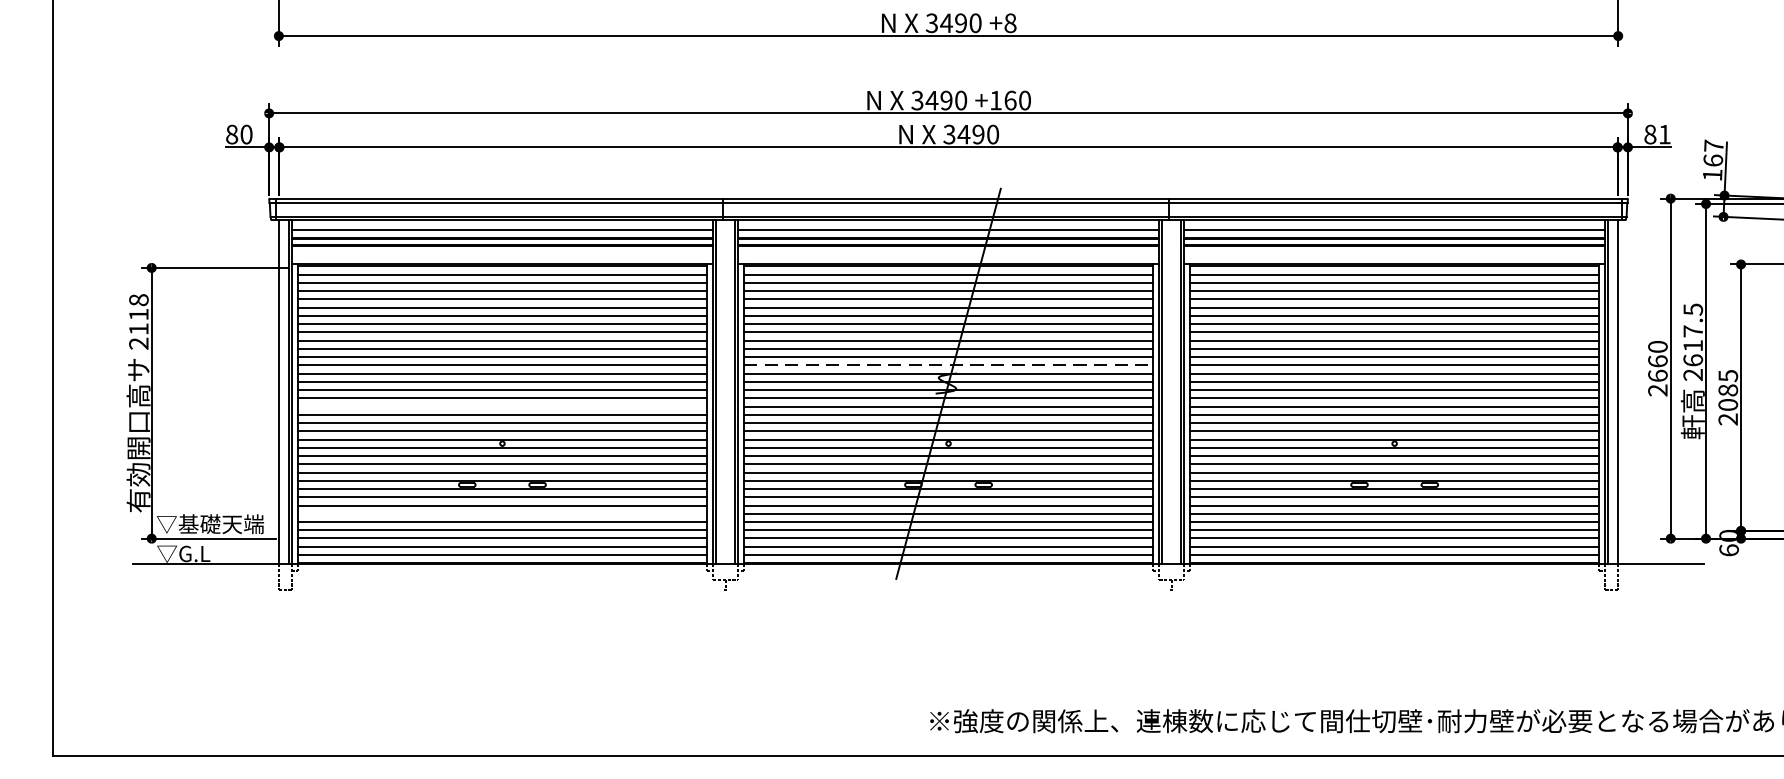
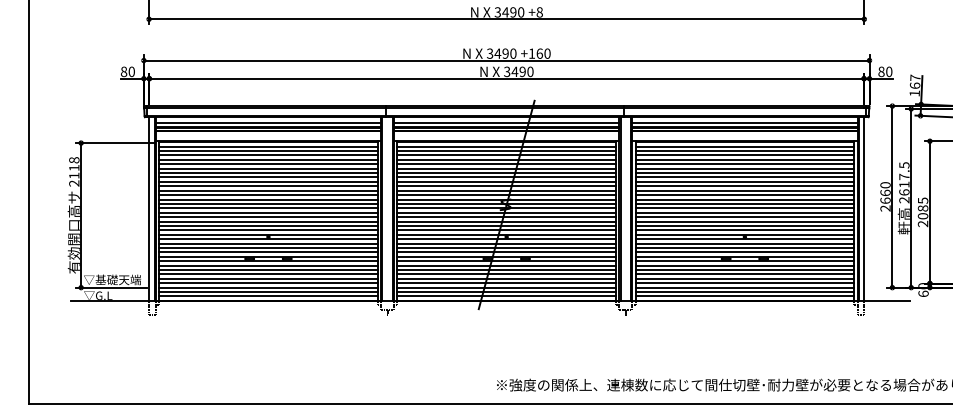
text: (1665, 133) -> (889, 71), 81 -> 80
line: (950, 366) -> (507, 195), dashed -> solid
line: (502, 407) -> (268, 217), added
line: (502, 514) -> (268, 274), added

